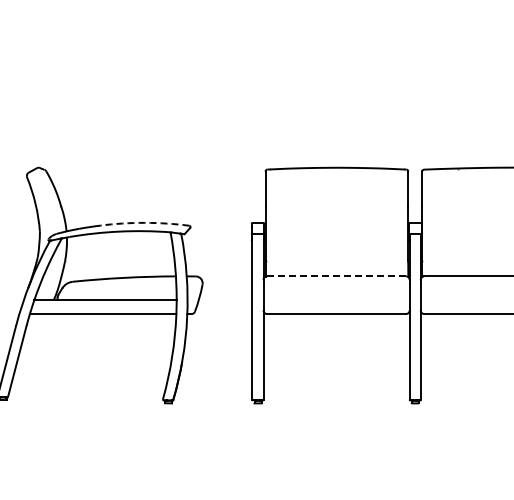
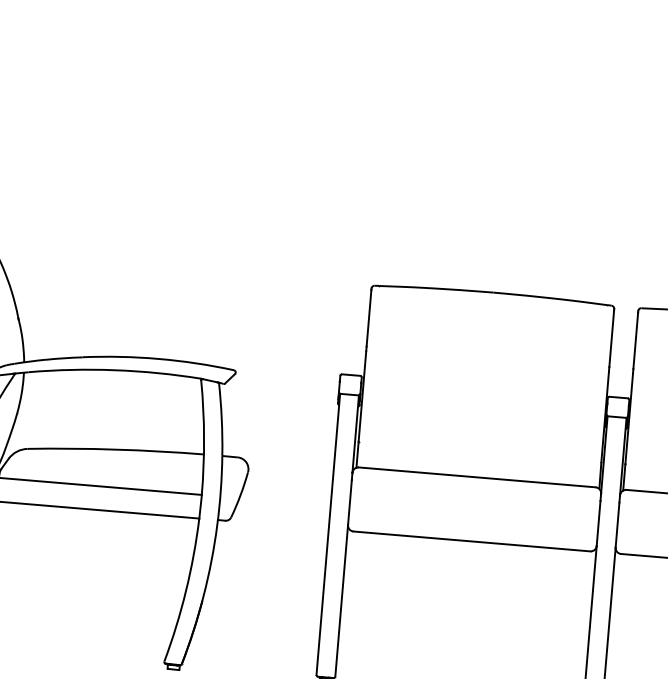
arc: (144, 222) -> (158, 358), dashed -> solid
line: (336, 276) -> (477, 477), dashed -> solid

